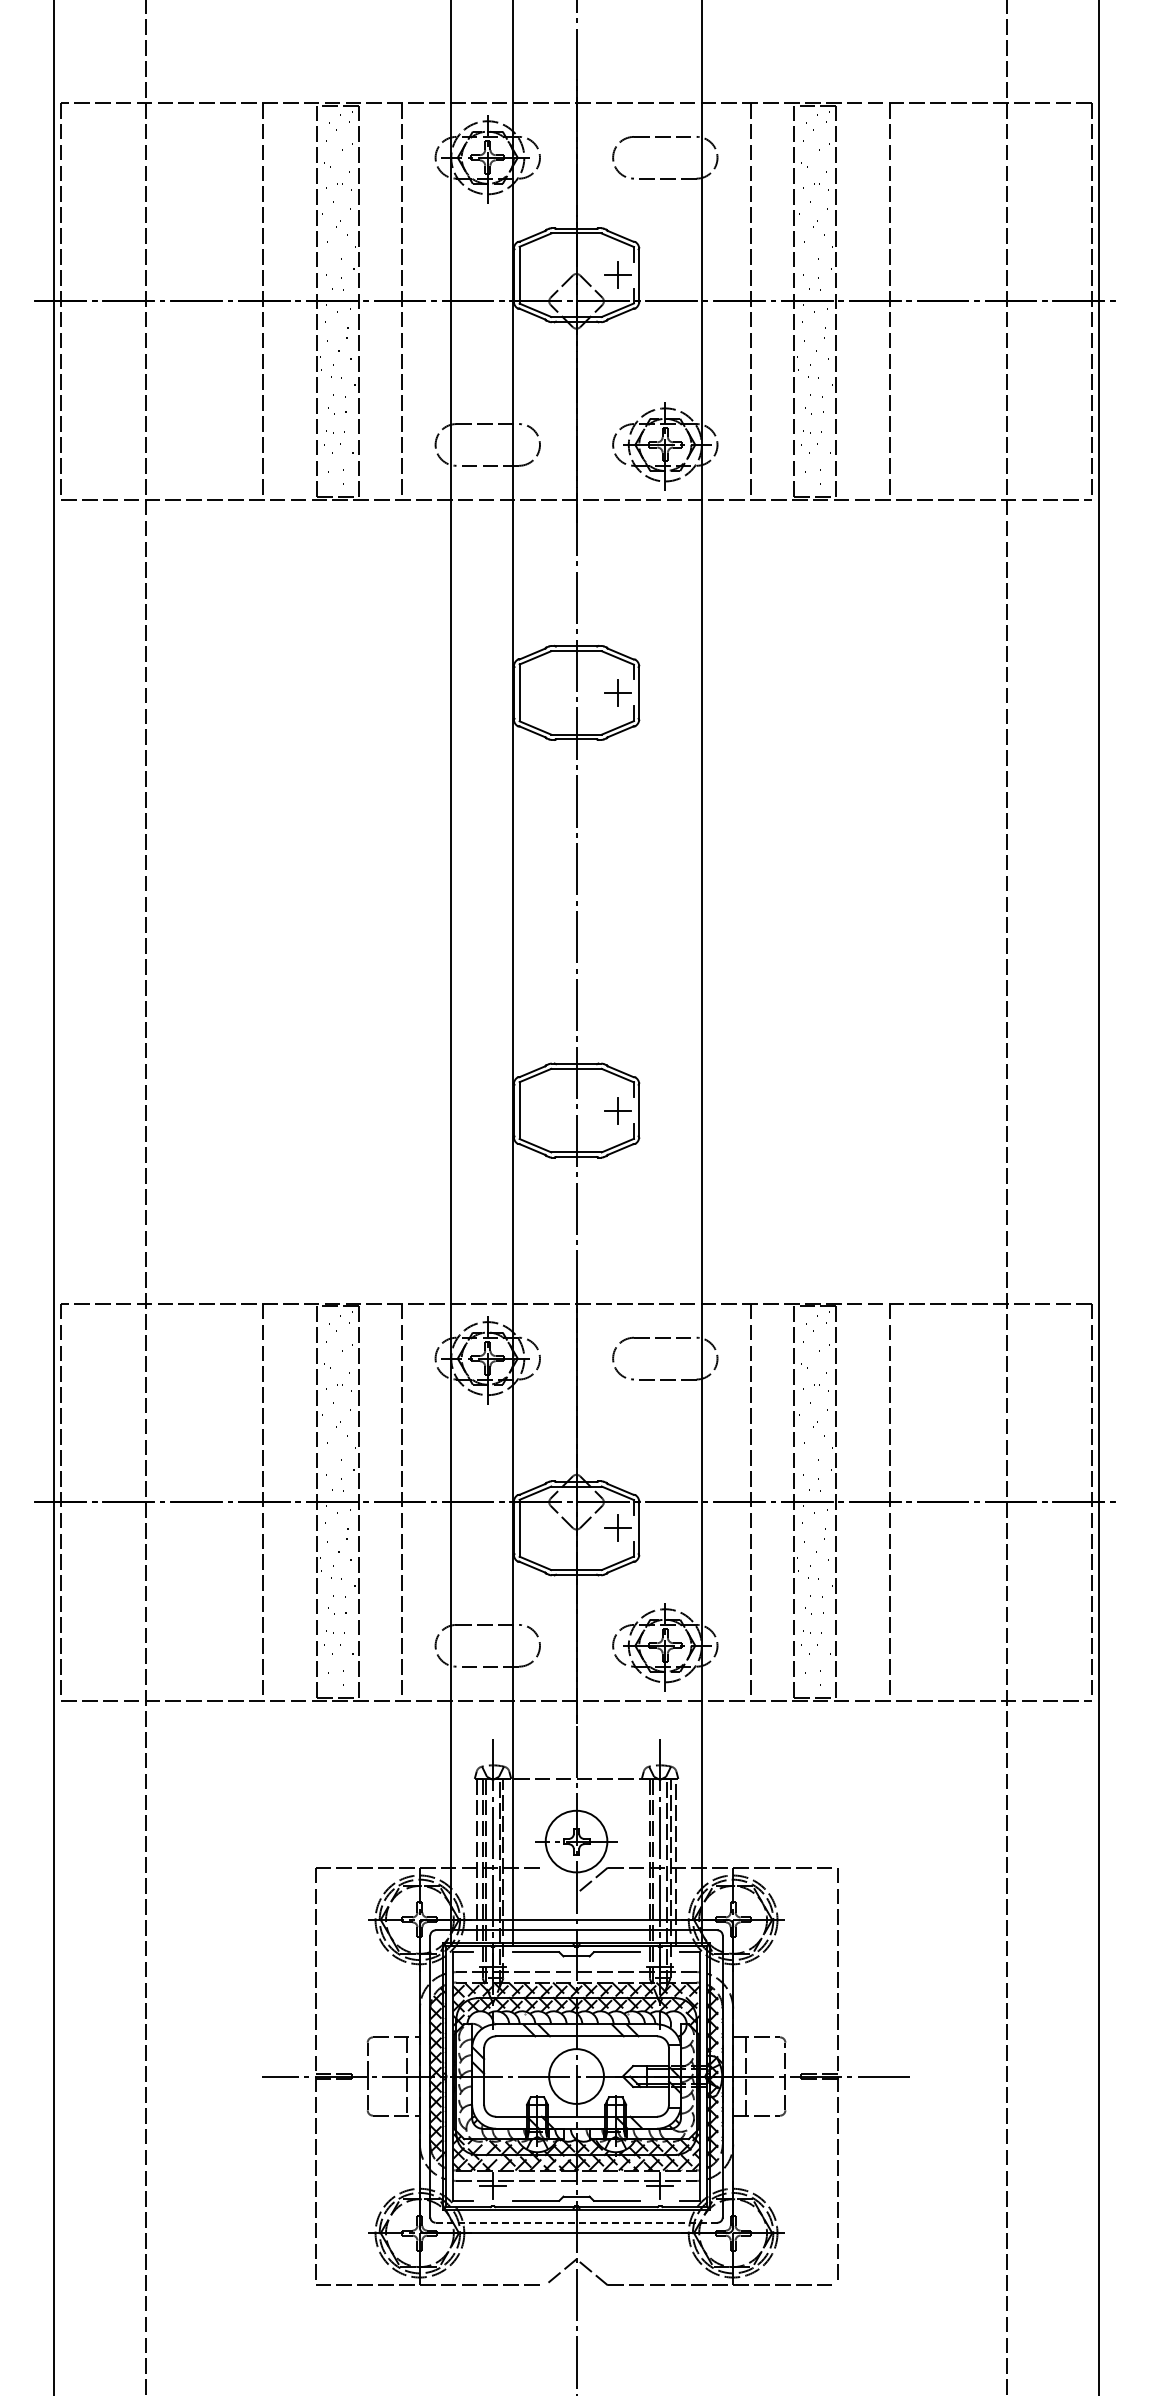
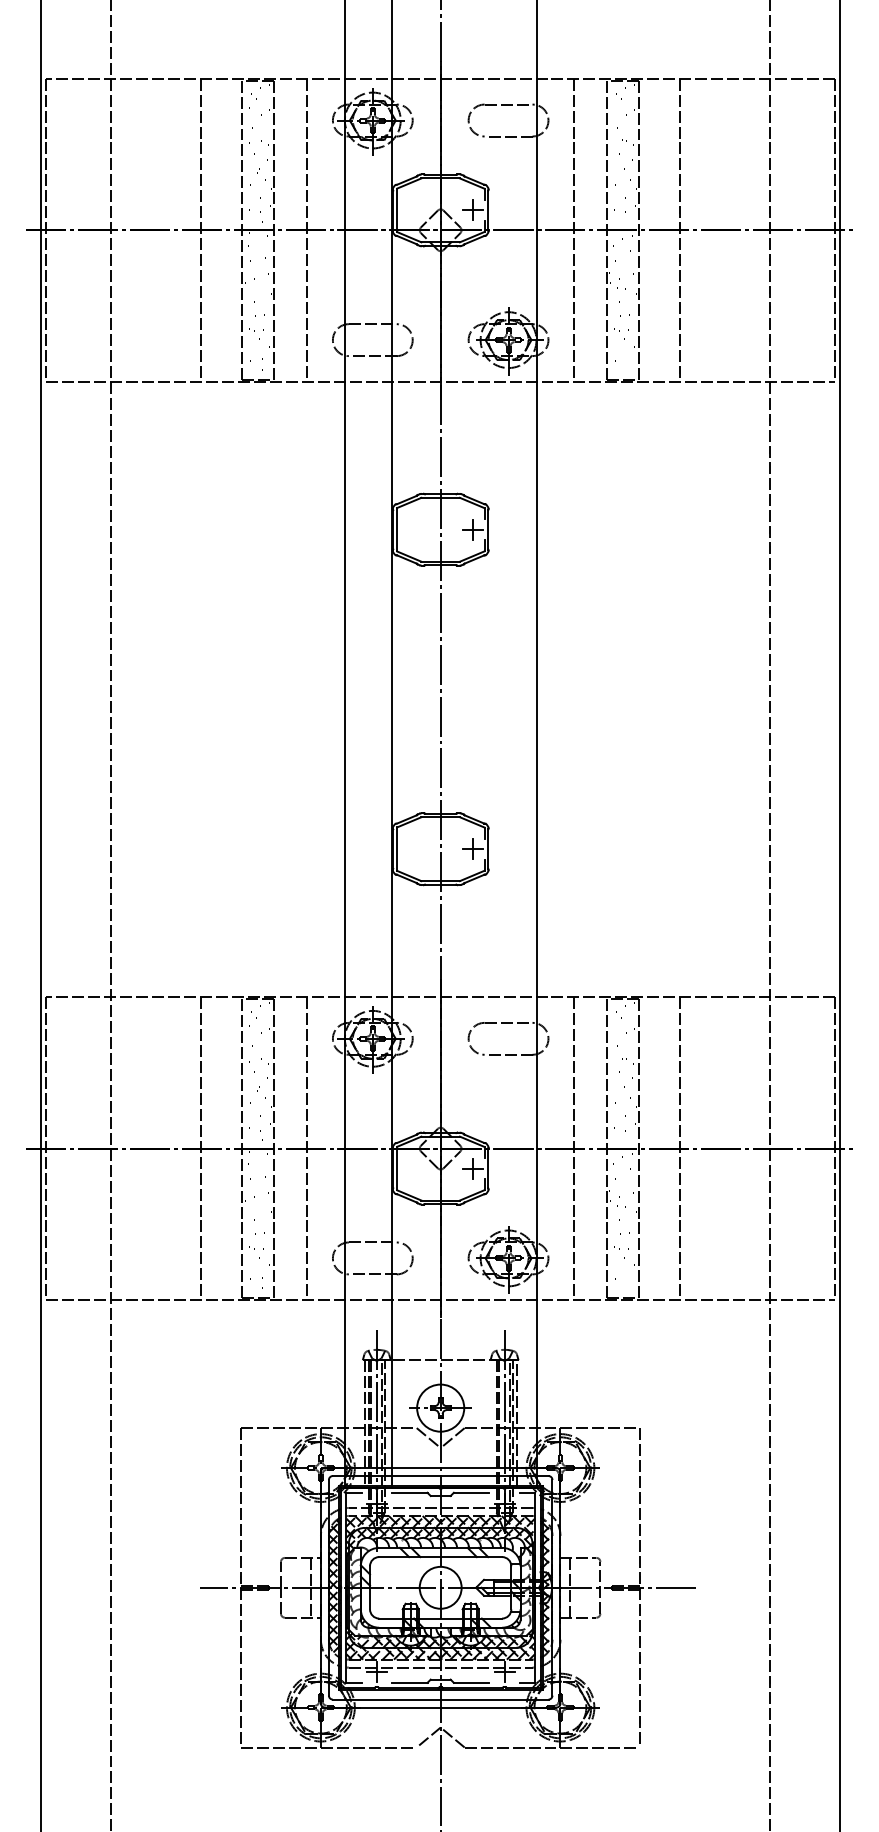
line: (560, 1880) -> (428, 1437), added
line: (576, 2222) -> (440, 1699), dashed -> solid

